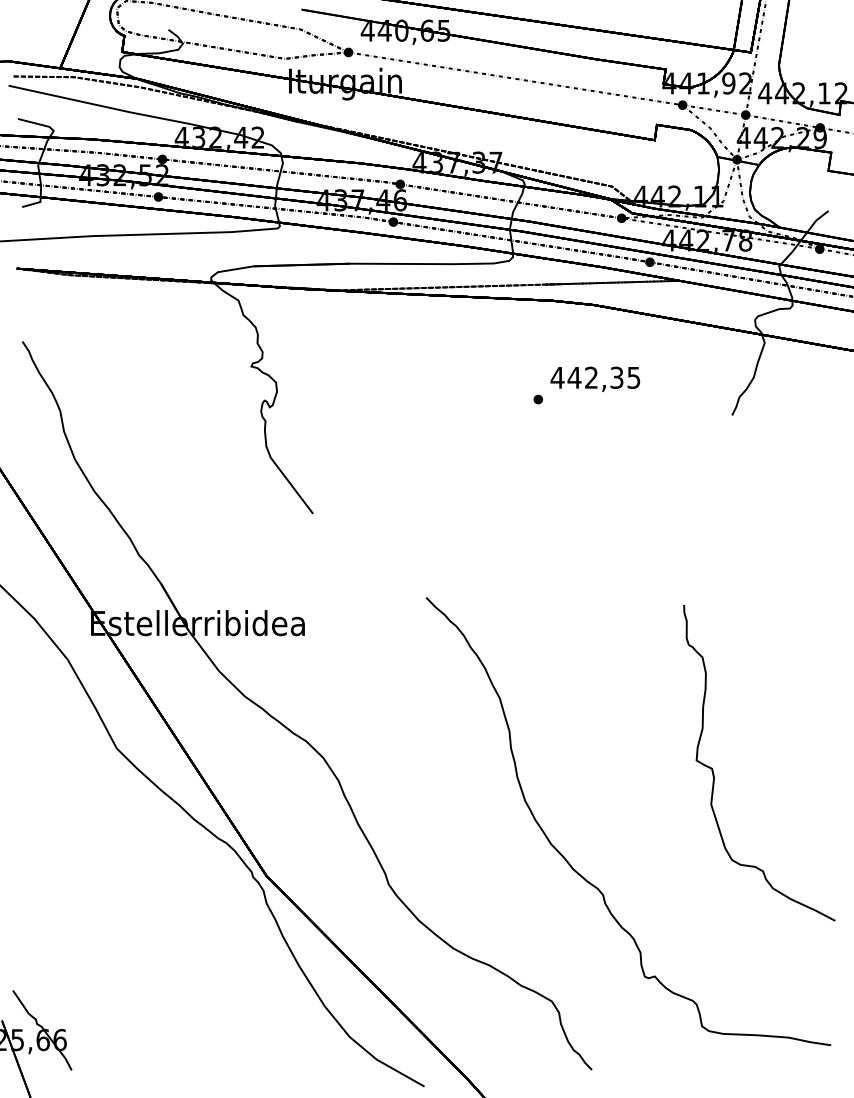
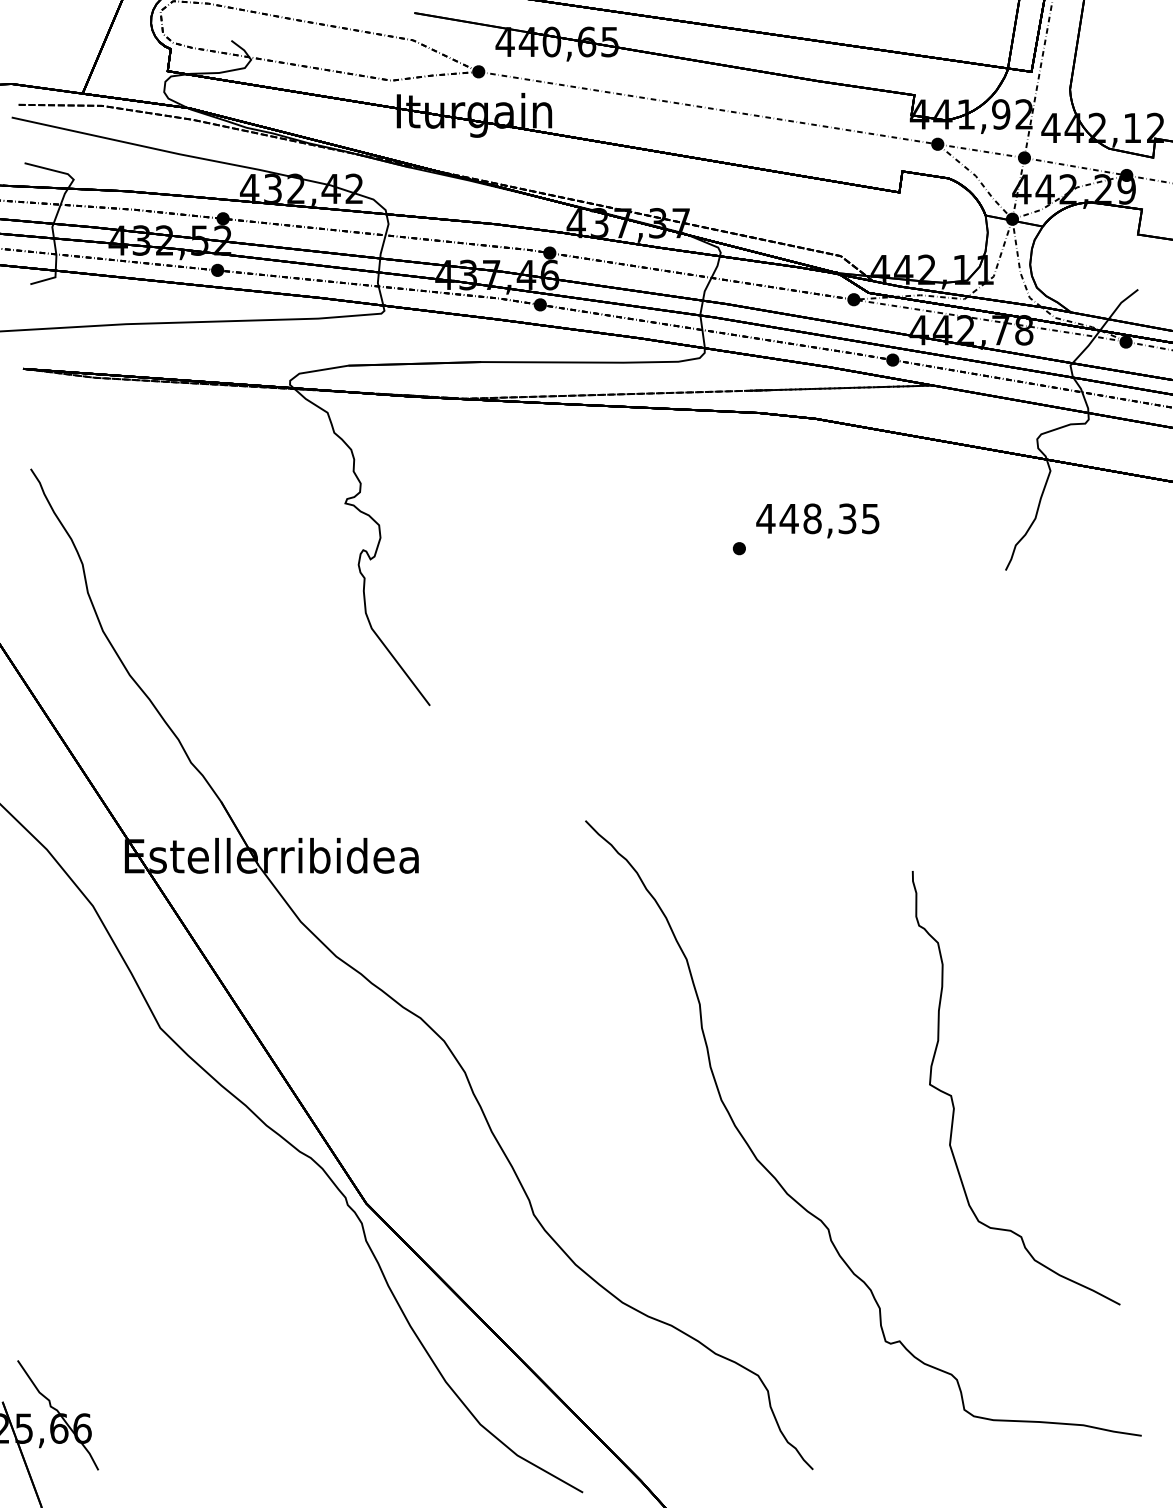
text: (591, 377) -> (812, 518), 442,35 -> 448,35
curve: (713, 772) -> (953, 1100), moved

